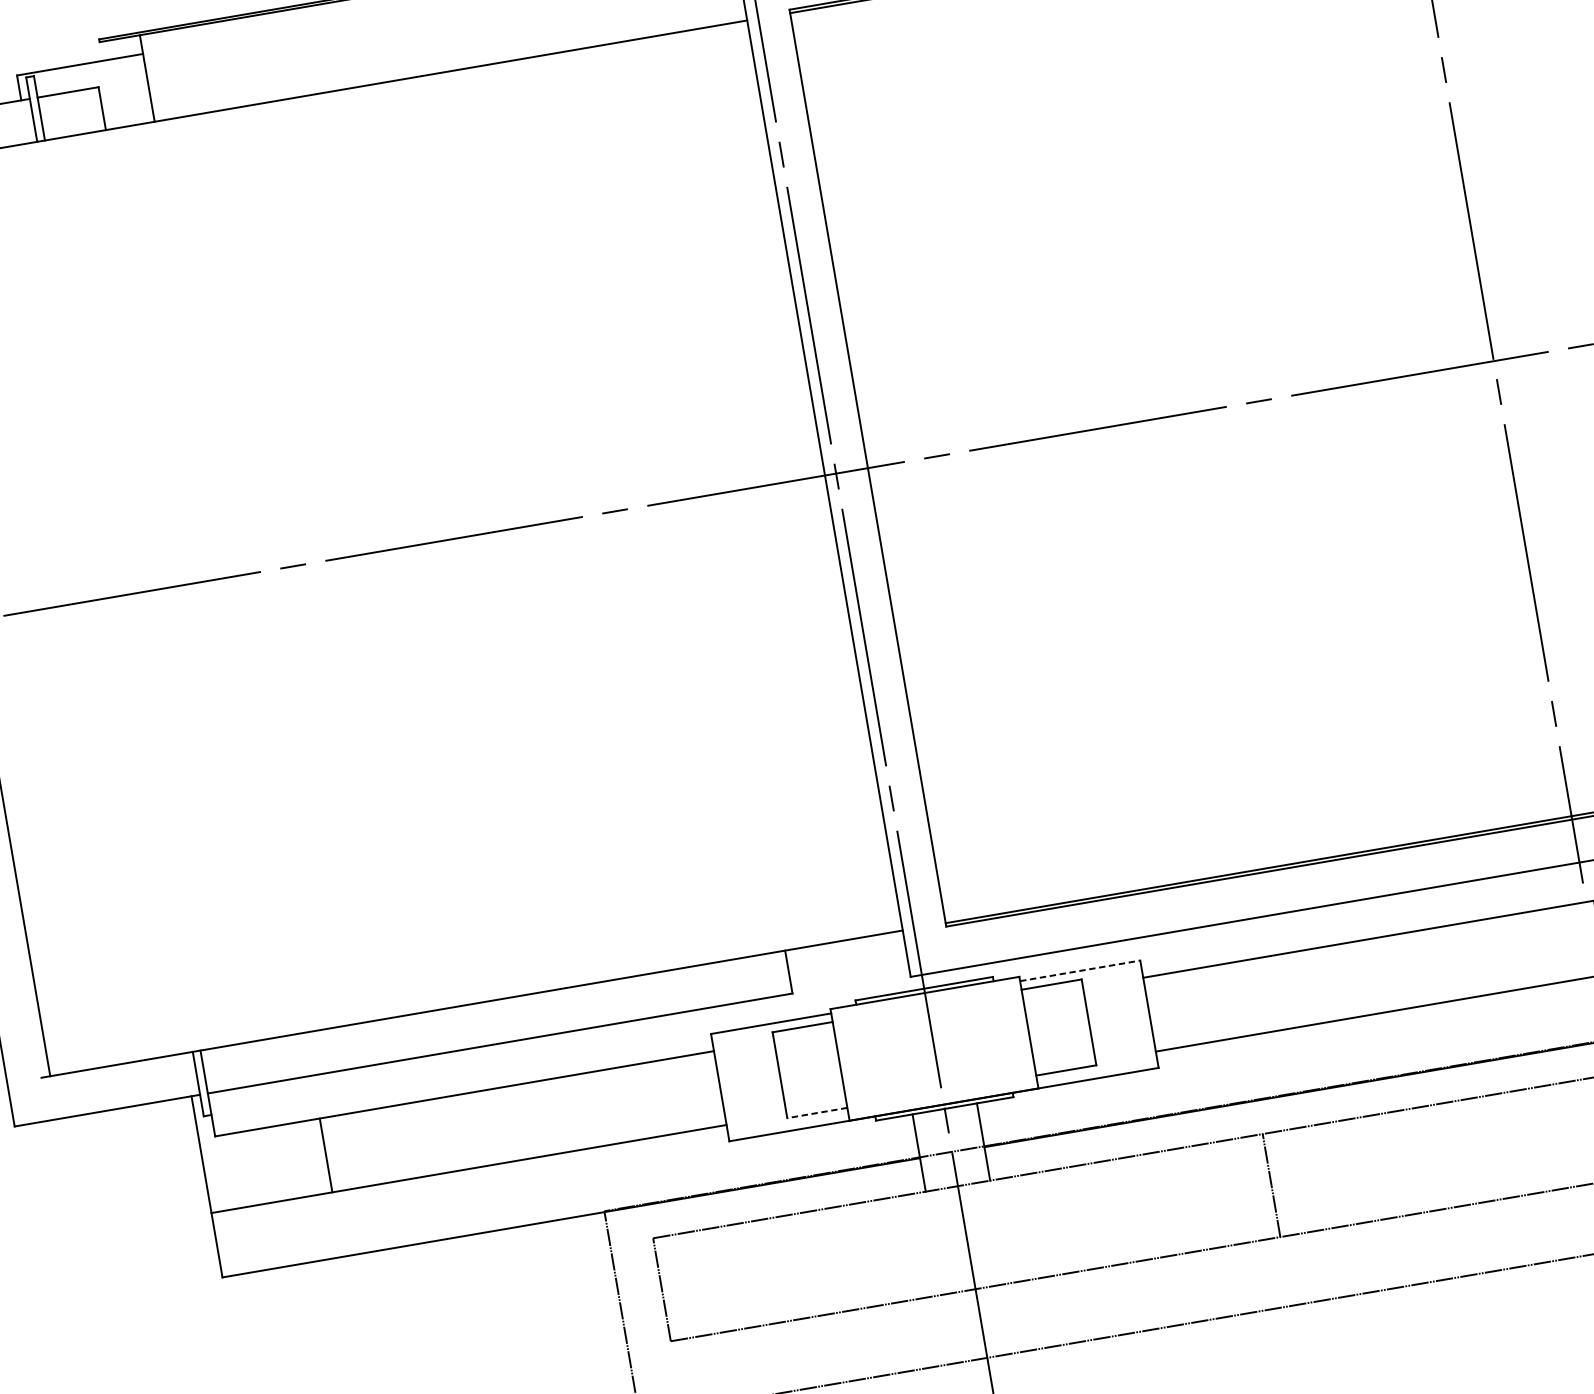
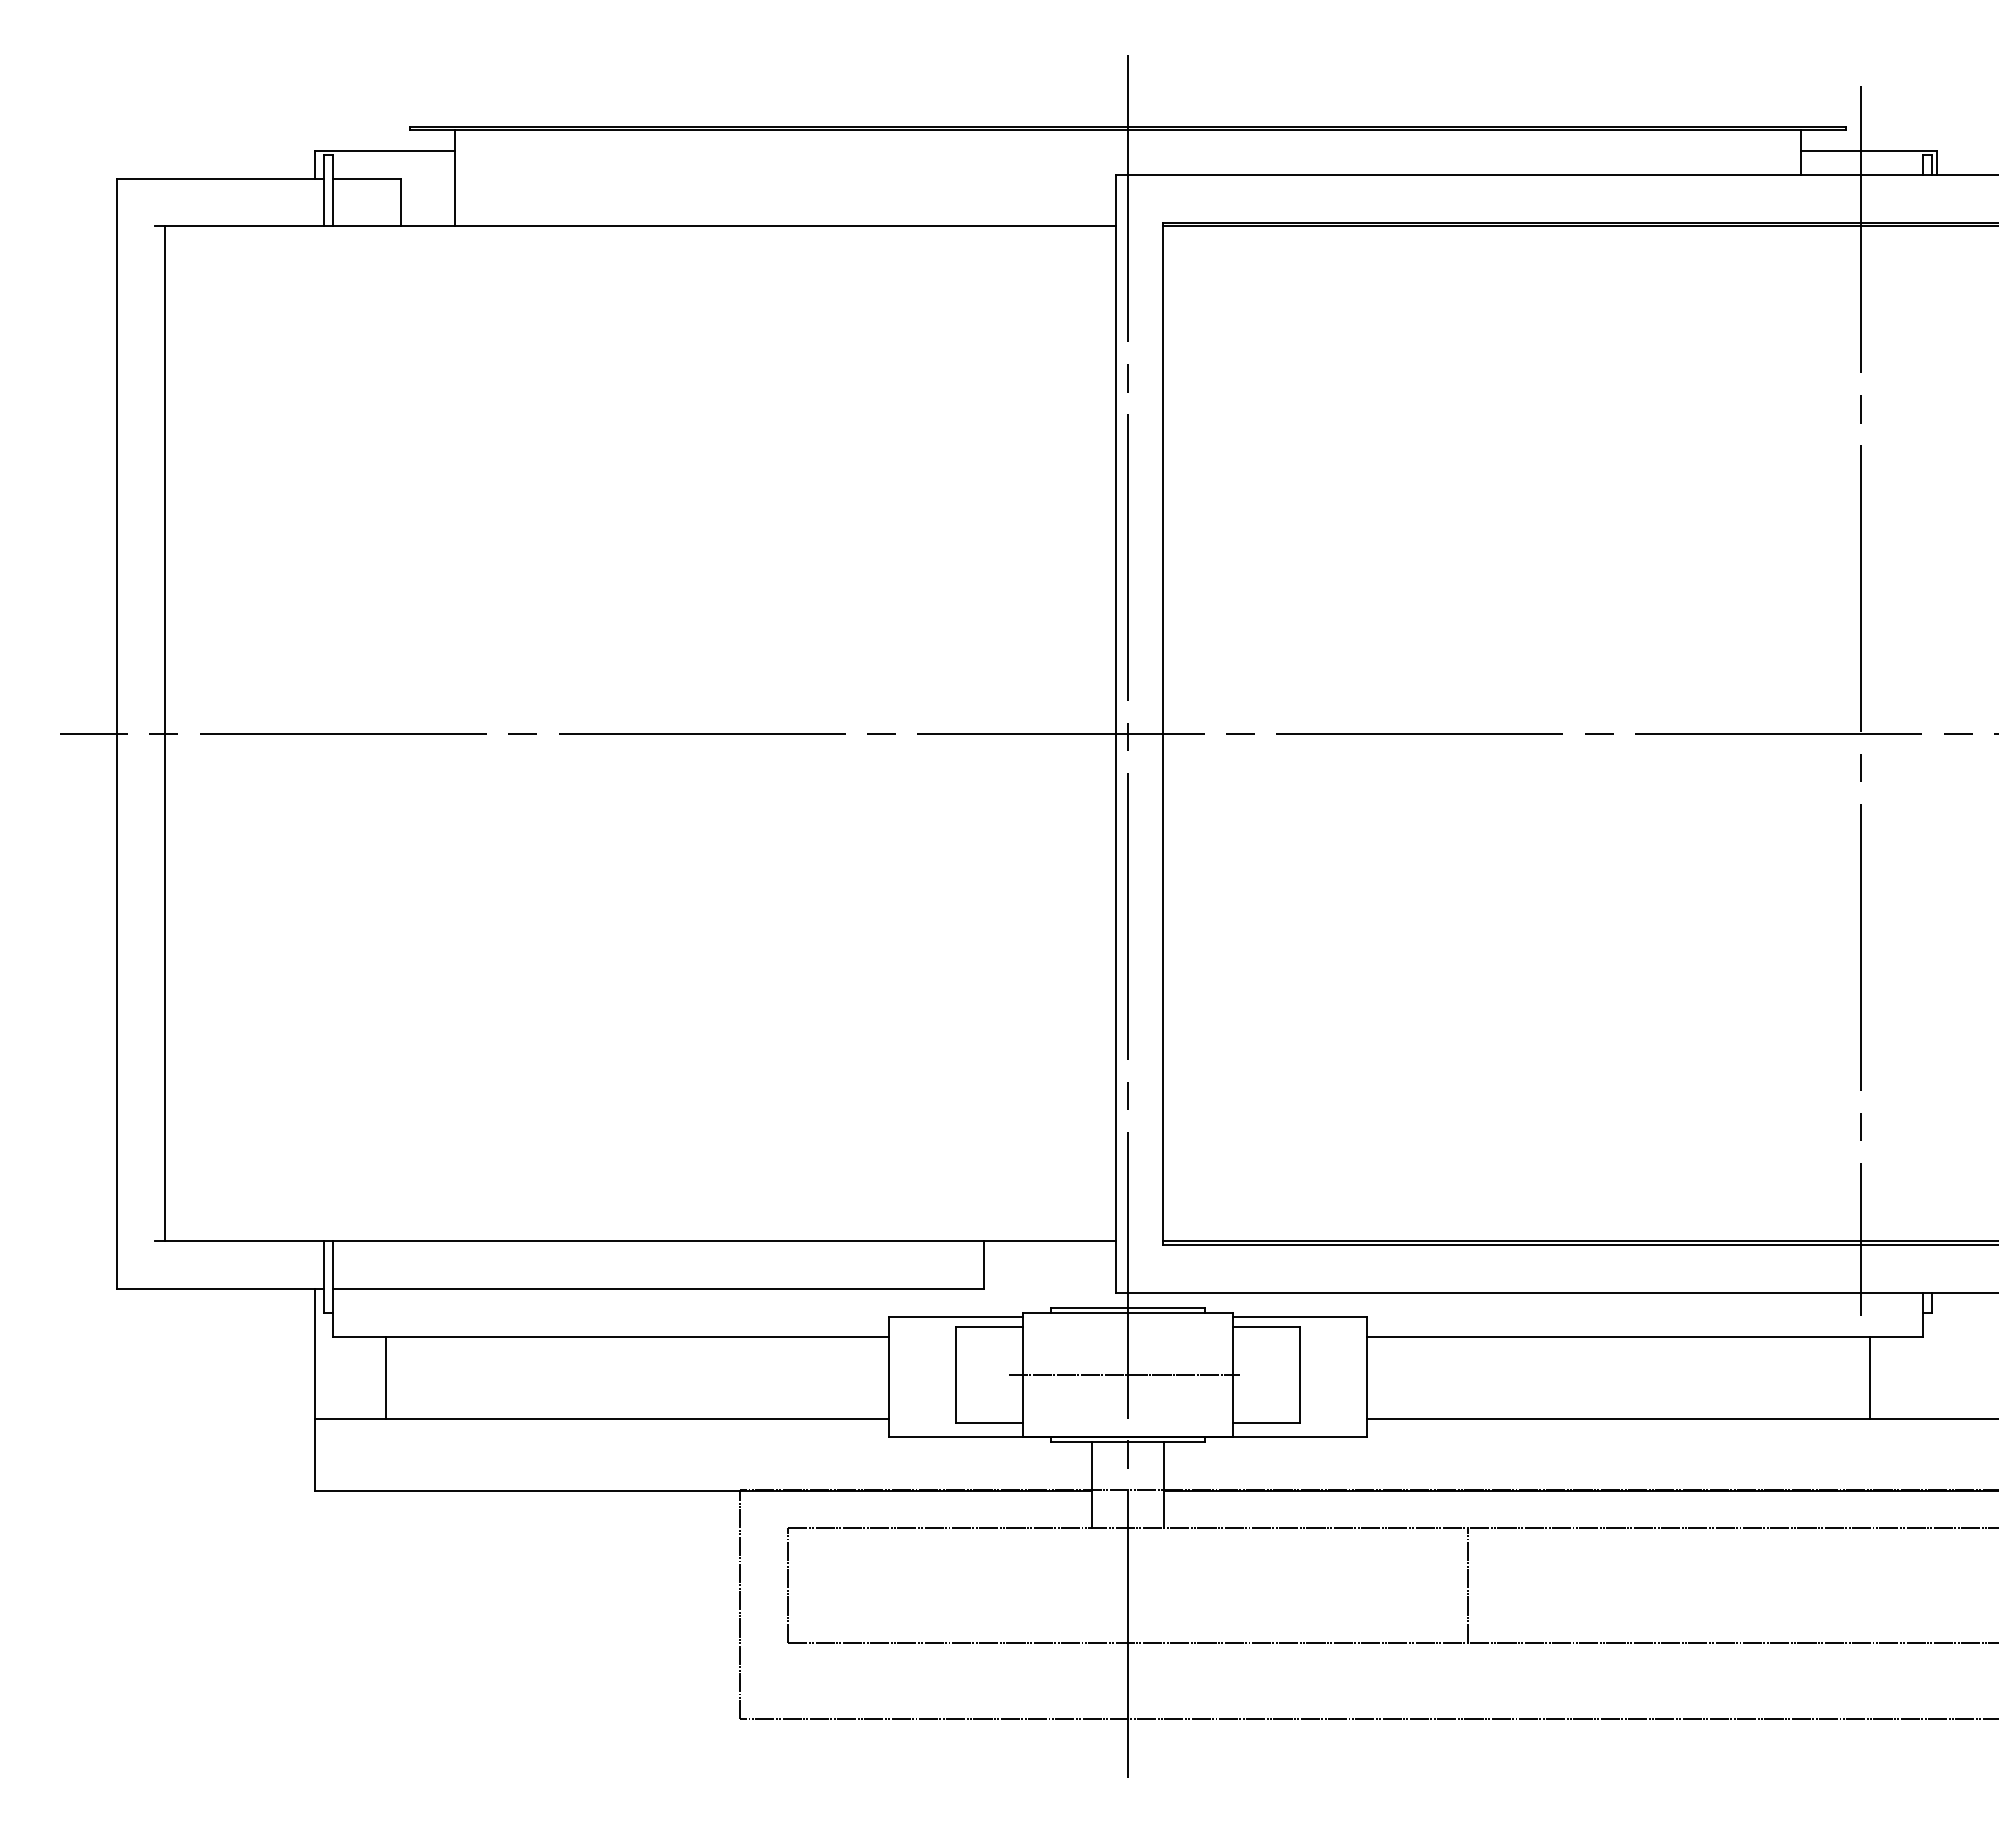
line: (1080, 970) -> (1300, 1317), dashed -> solid
line: (931, 1048) -> (1124, 1374), added
line: (816, 1112) -> (988, 1422), dashed -> solid
line: (326, 1155) -> (386, 1377), moved

